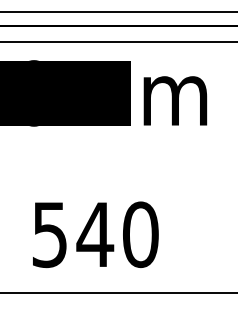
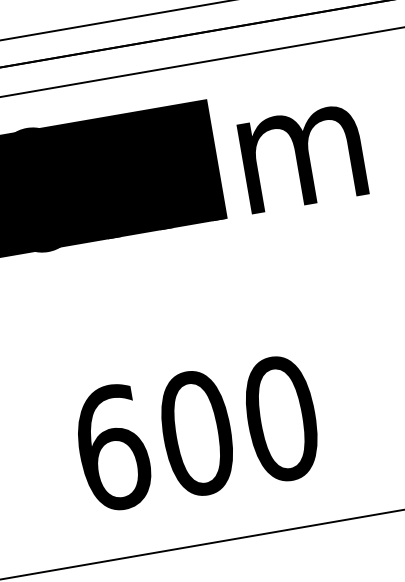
text: (73, 234) -> (156, 439), 540 -> 600

